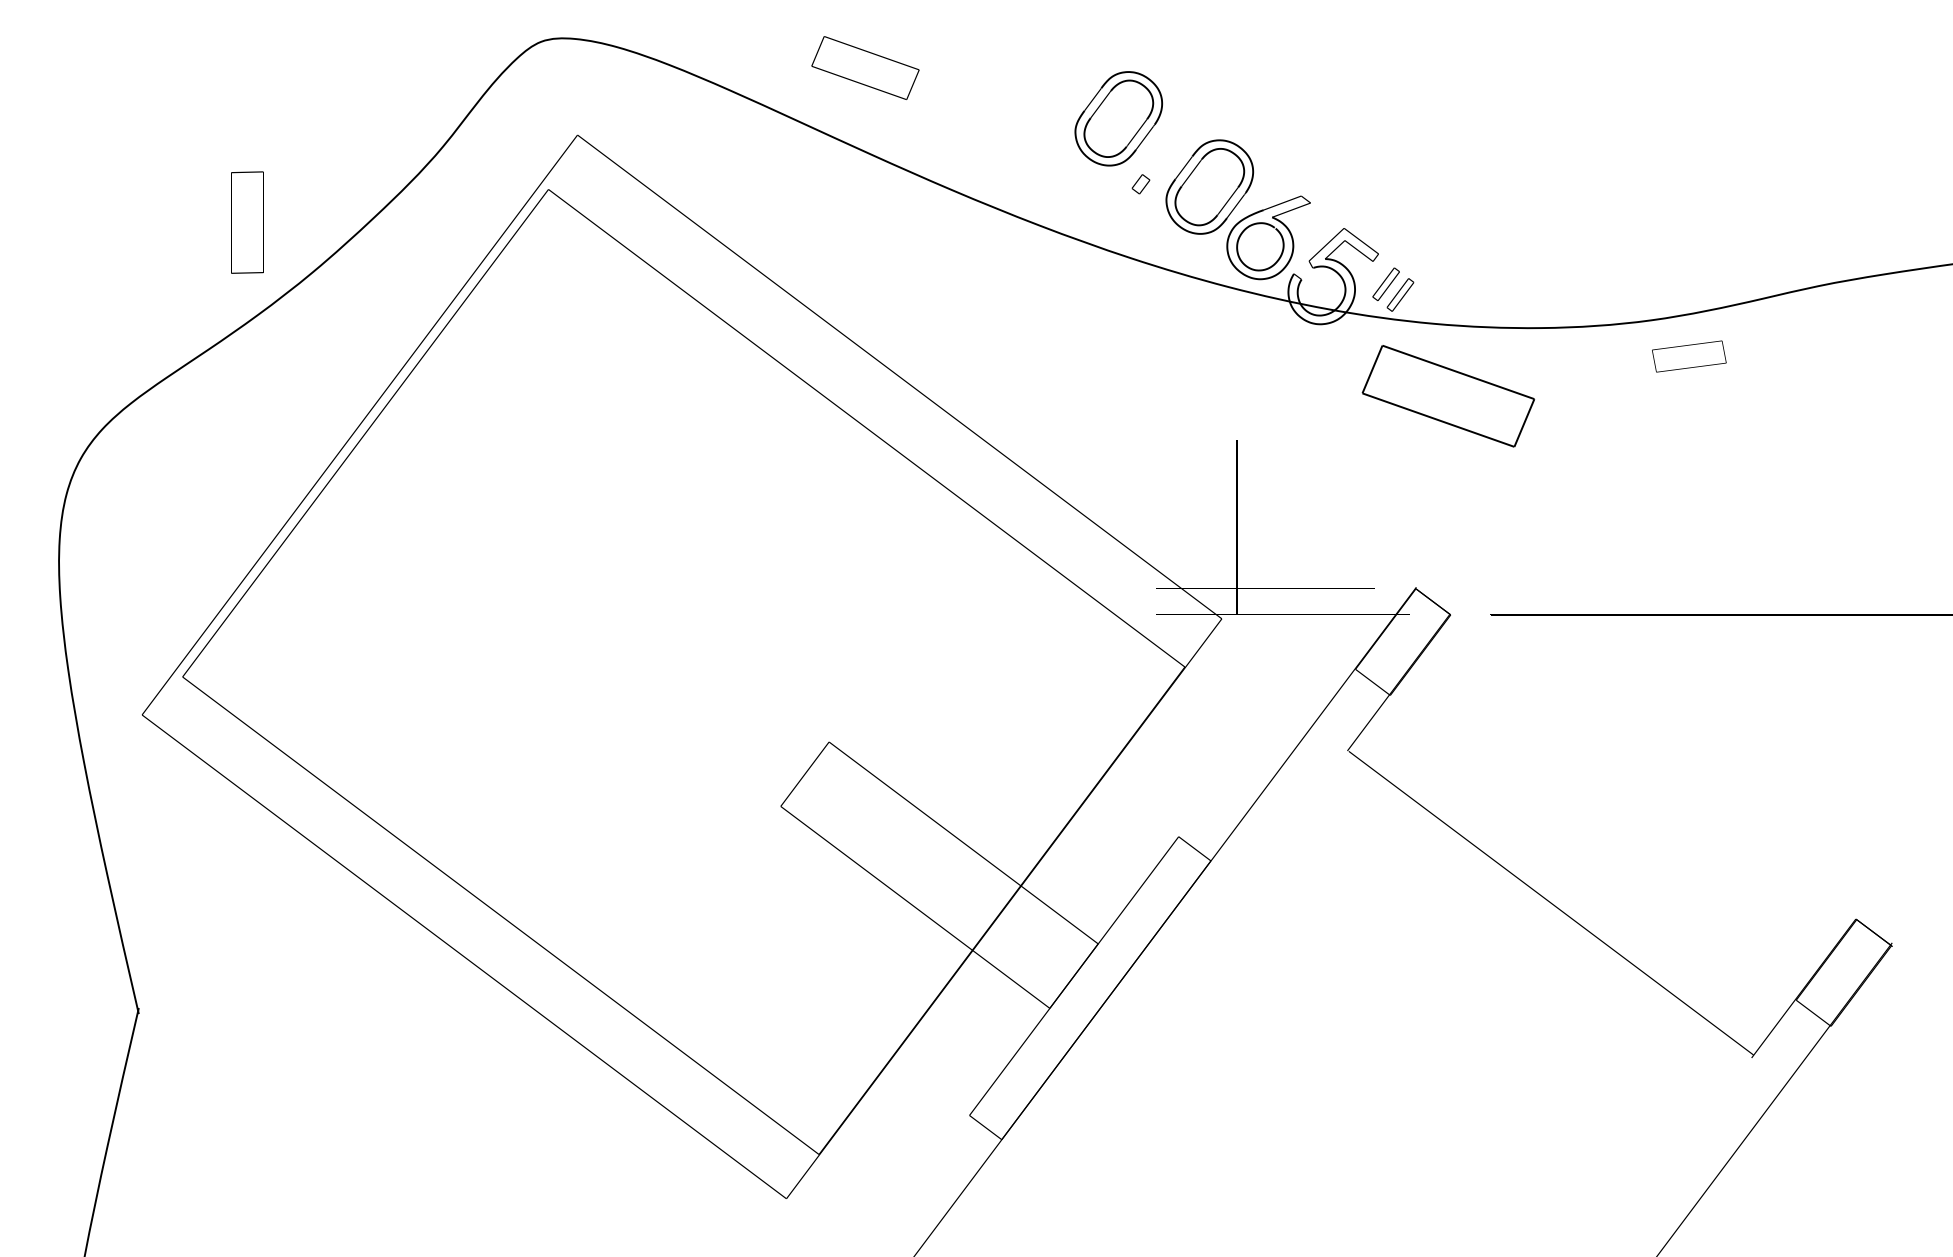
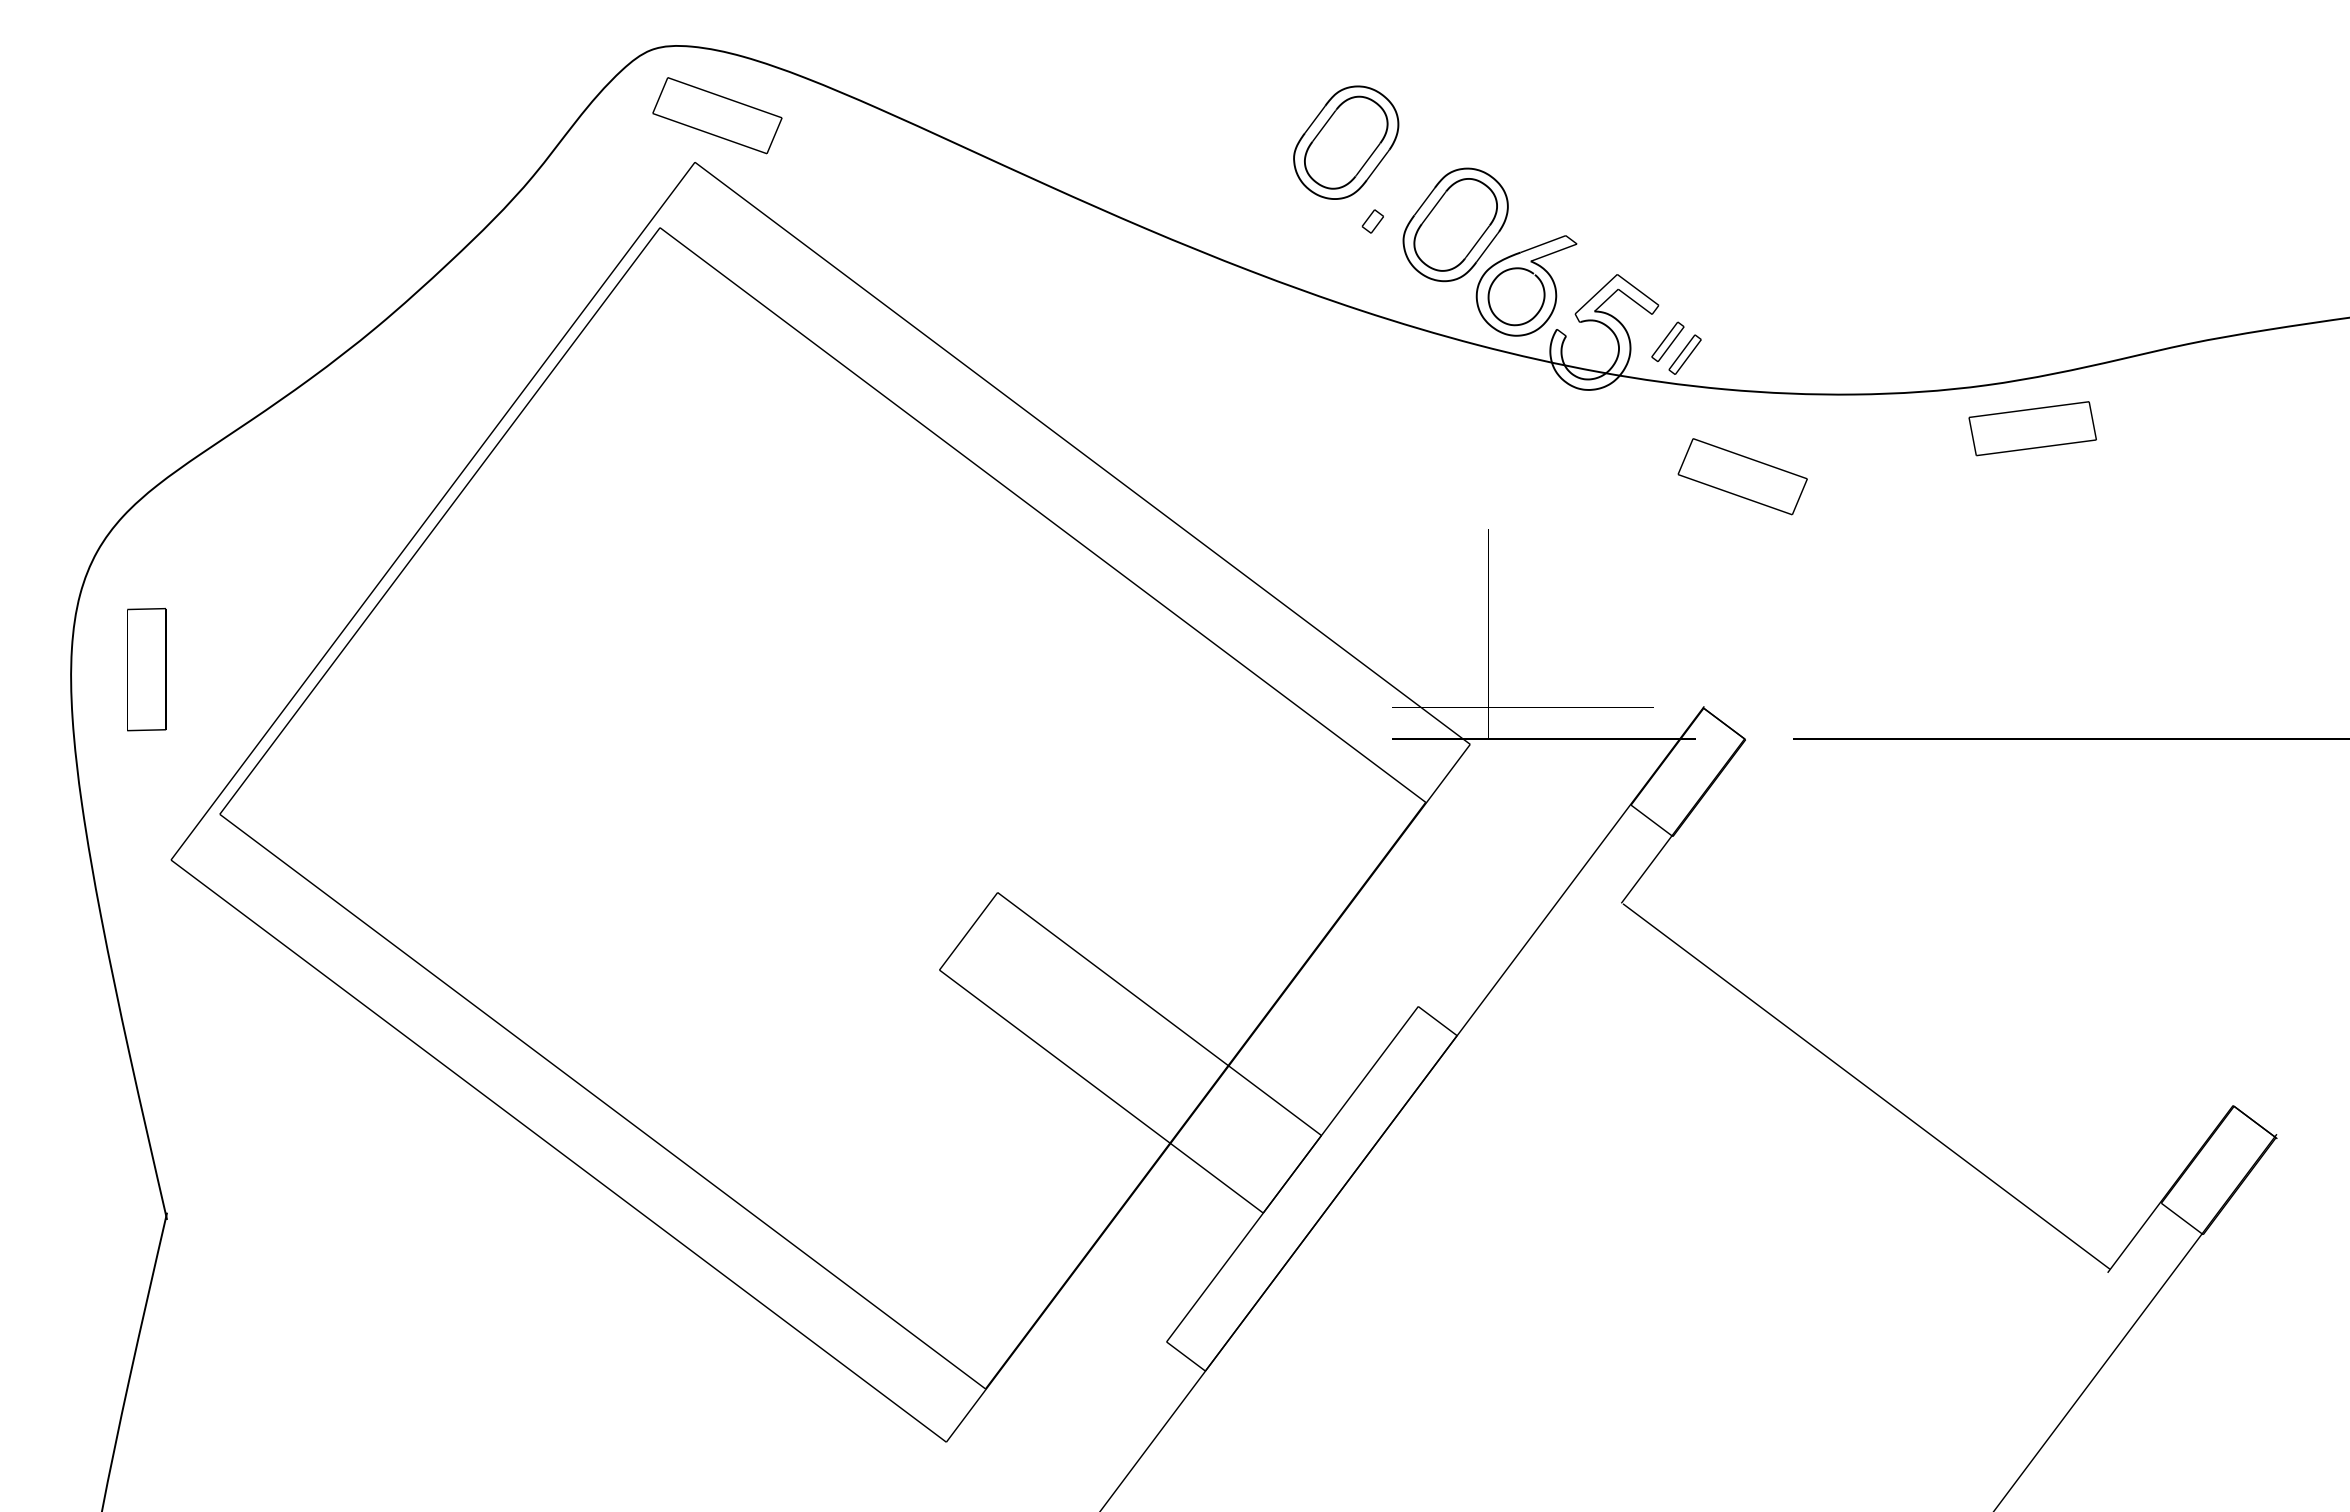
part: (865, 67) -> (717, 115), moved
part: (247, 222) -> (146, 669), moved
part: (1689, 356) -> (2032, 428), size x1.43
part: (1448, 396) -> (1742, 476), size x0.62

